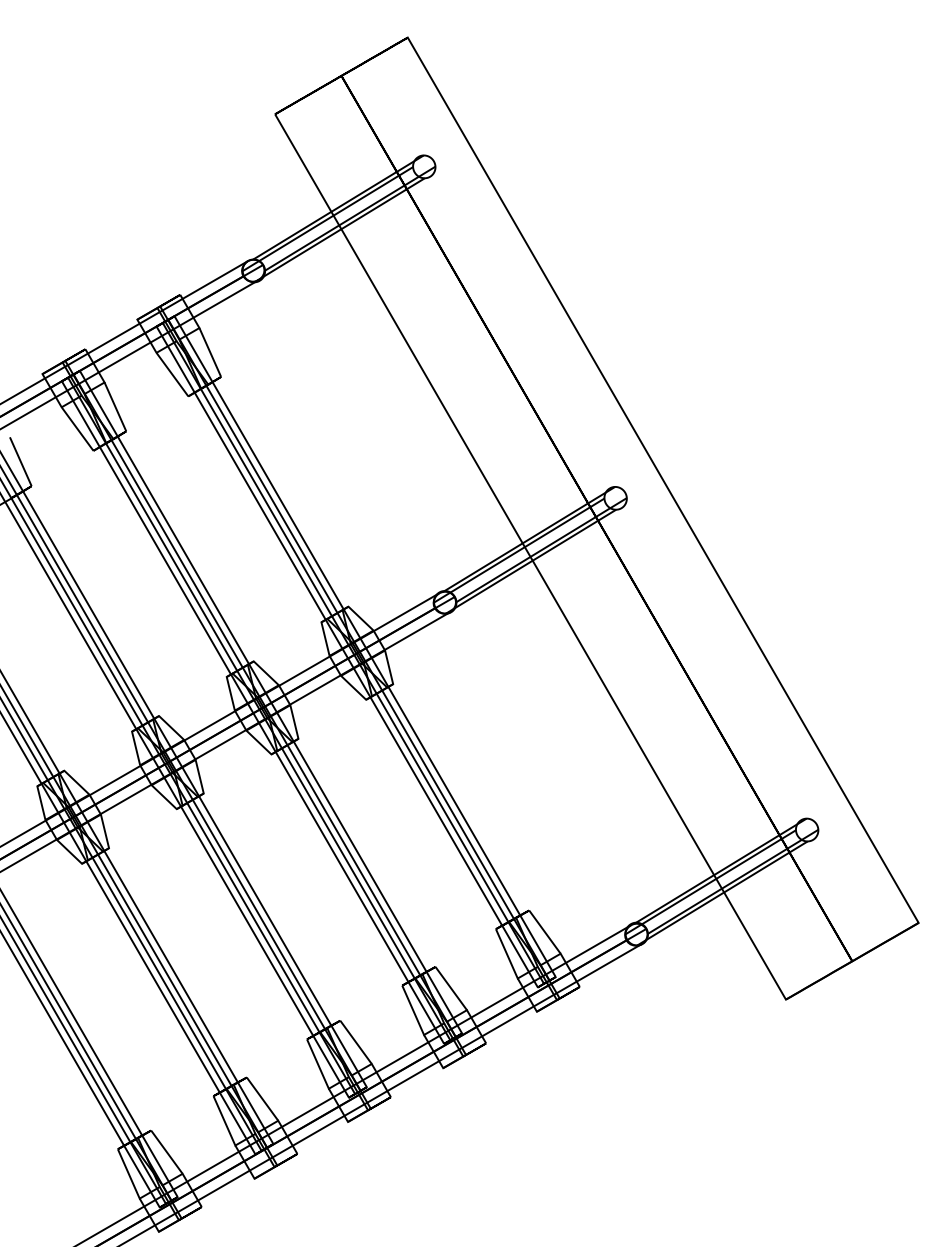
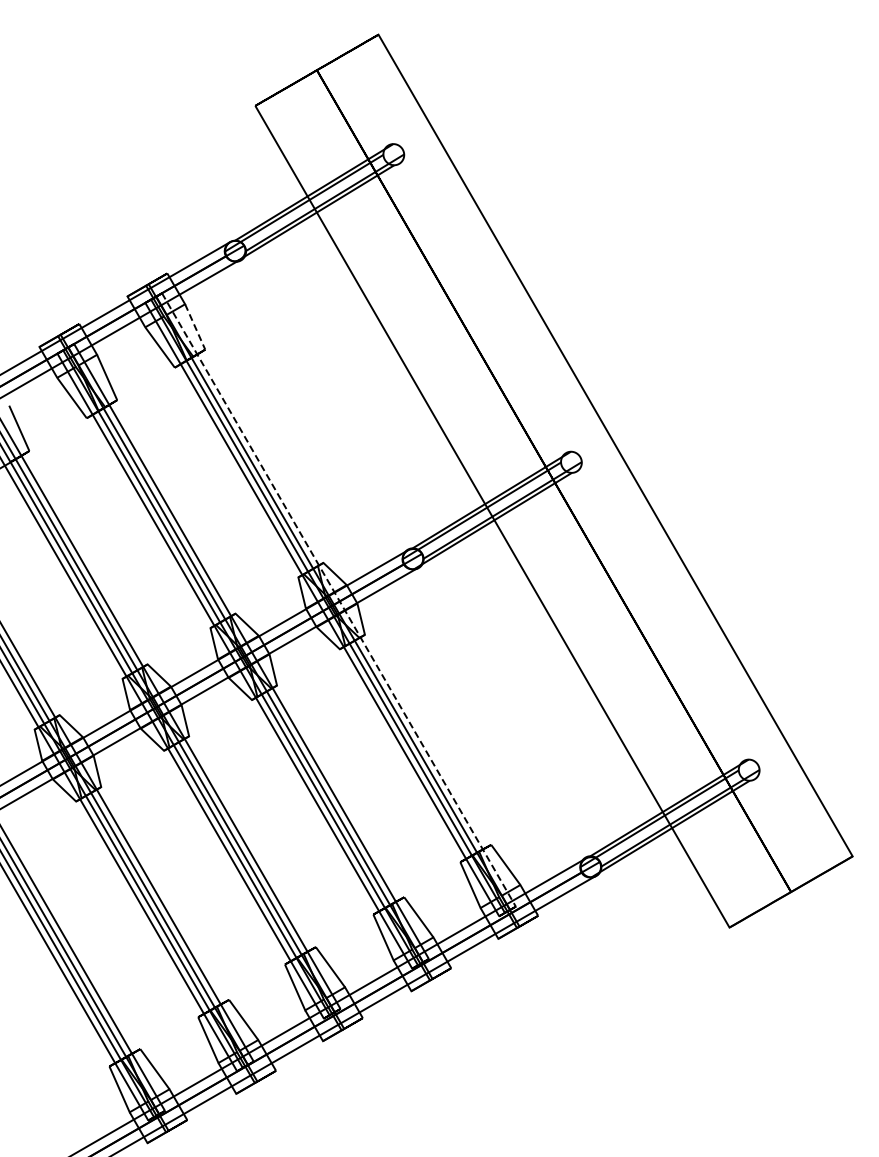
line: (210, 351) -> (195, 326), solid -> dashed
line: (365, 647) -> (339, 600), solid -> dashed

